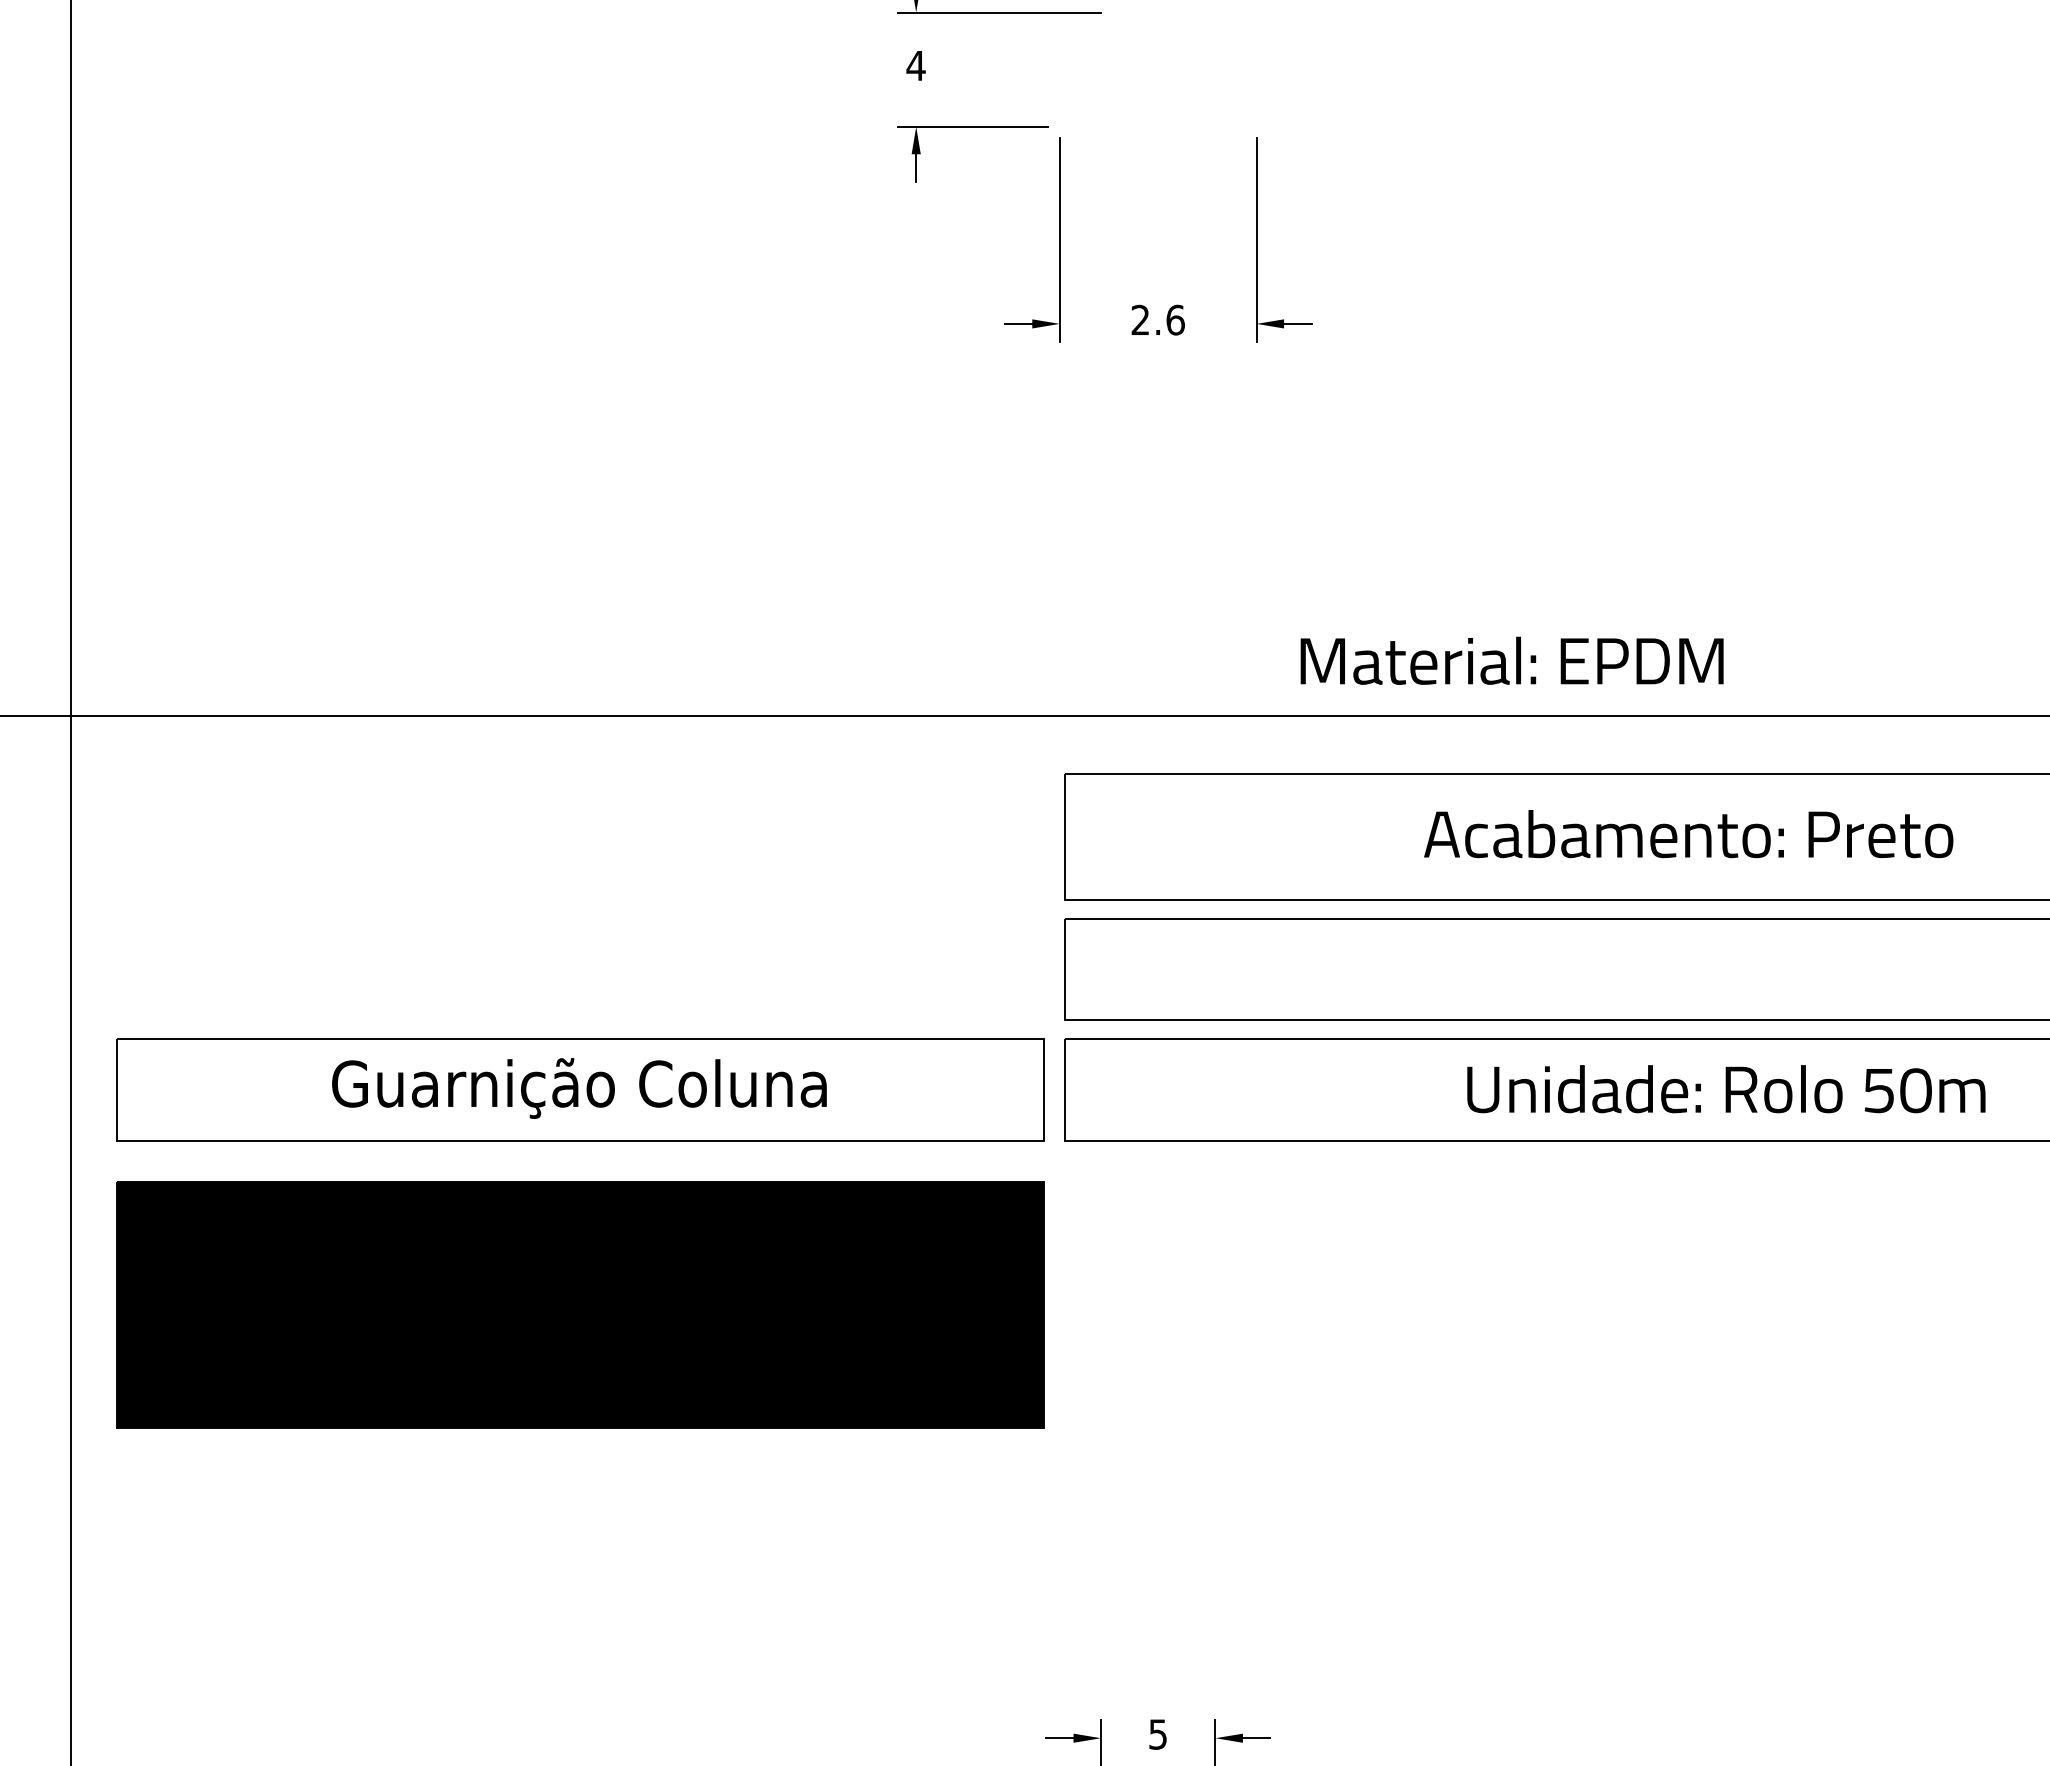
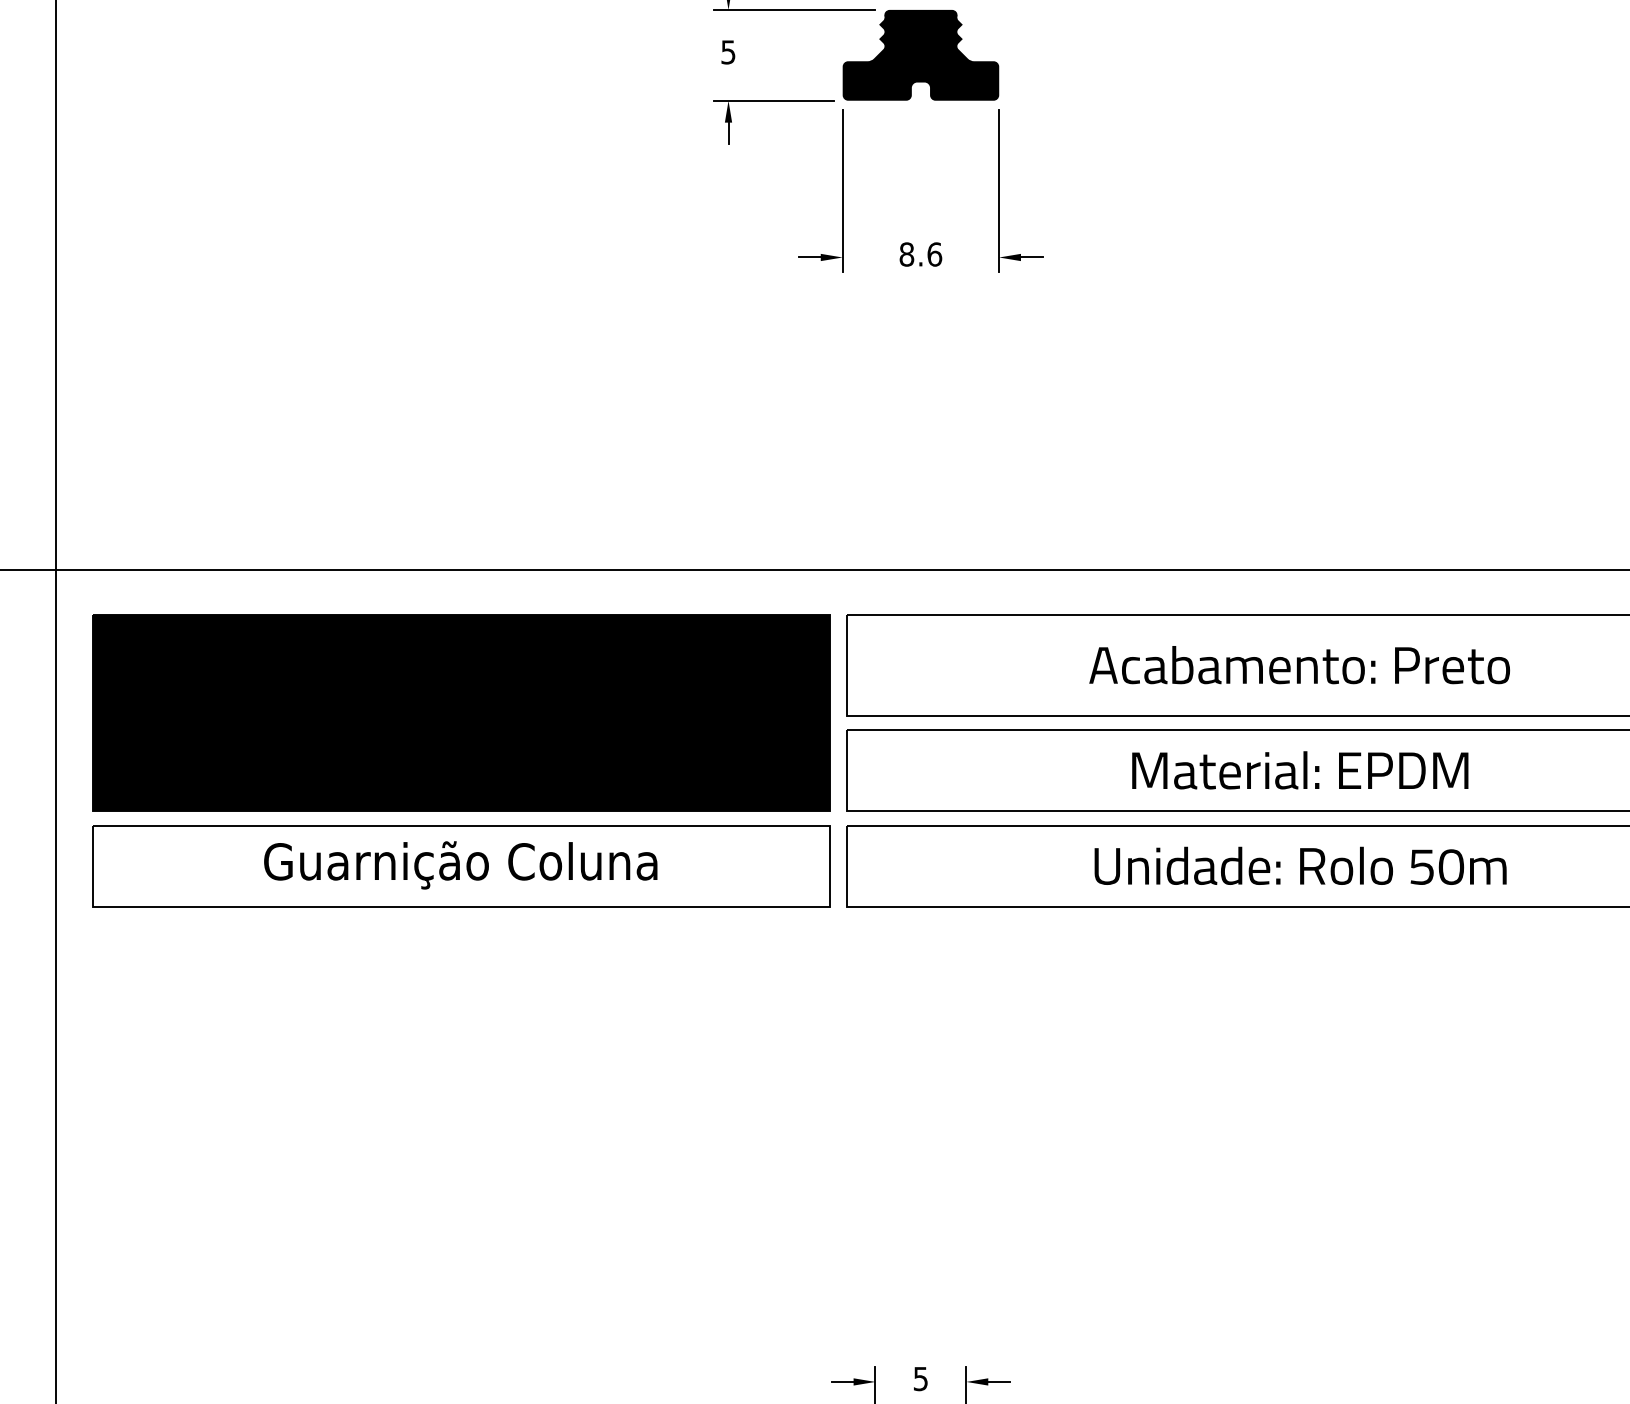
text: (916, 66) -> (728, 52), 4 -> 5
part: (1157, 69) -> (920, 55), added
text: (1140, 320) -> (906, 254), 2.6 -> 8.6
text: (1512, 660) -> (1300, 770), moved
text: (1688, 834) -> (1299, 665), moved
text: (1726, 1088) -> (1300, 865), moved
part: (580, 1303) -> (461, 712), moved

